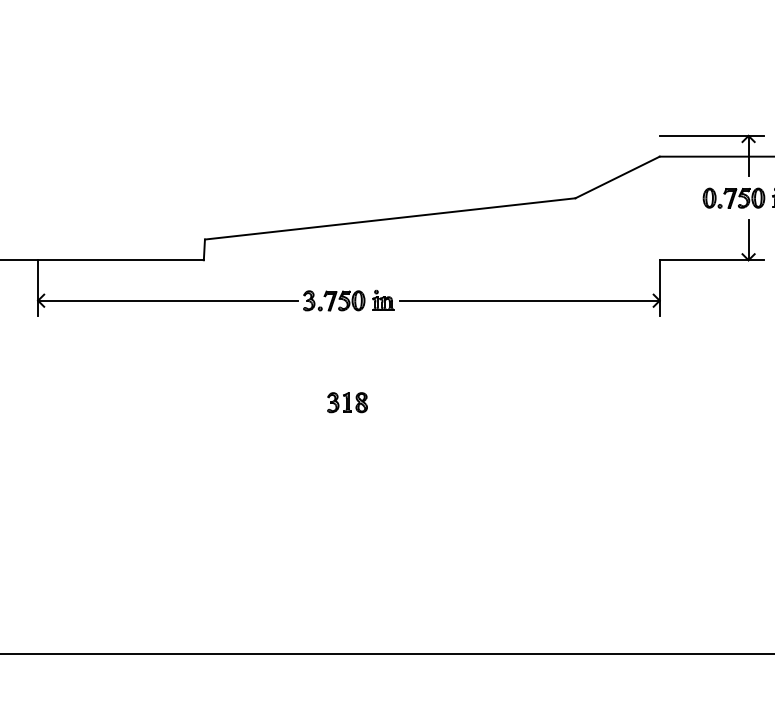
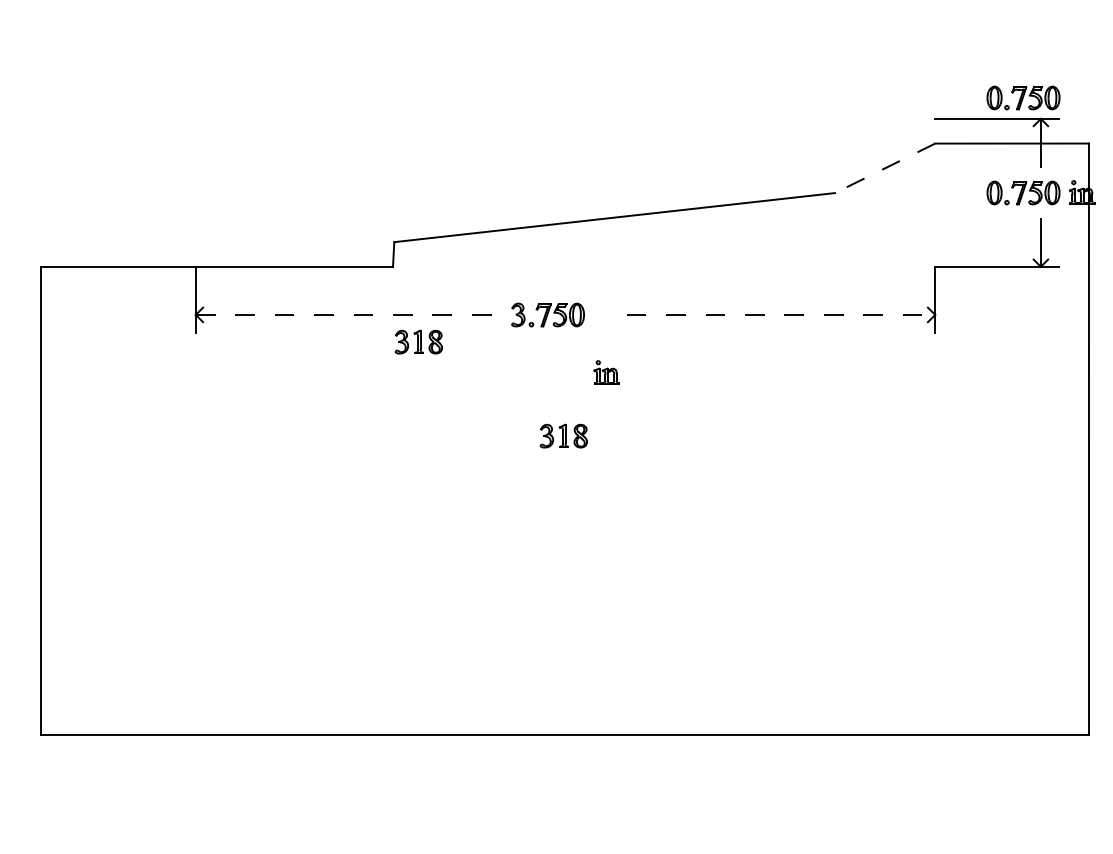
part: (733, 117) -> (1023, 97), added
line: (617, 177) -> (885, 168), solid -> dashed
line: (168, 300) -> (350, 314), solid -> dashed
part: (383, 300) -> (606, 372), moved
line: (530, 300) -> (781, 314), solid -> dashed
part: (225, 323) -> (418, 341), added

